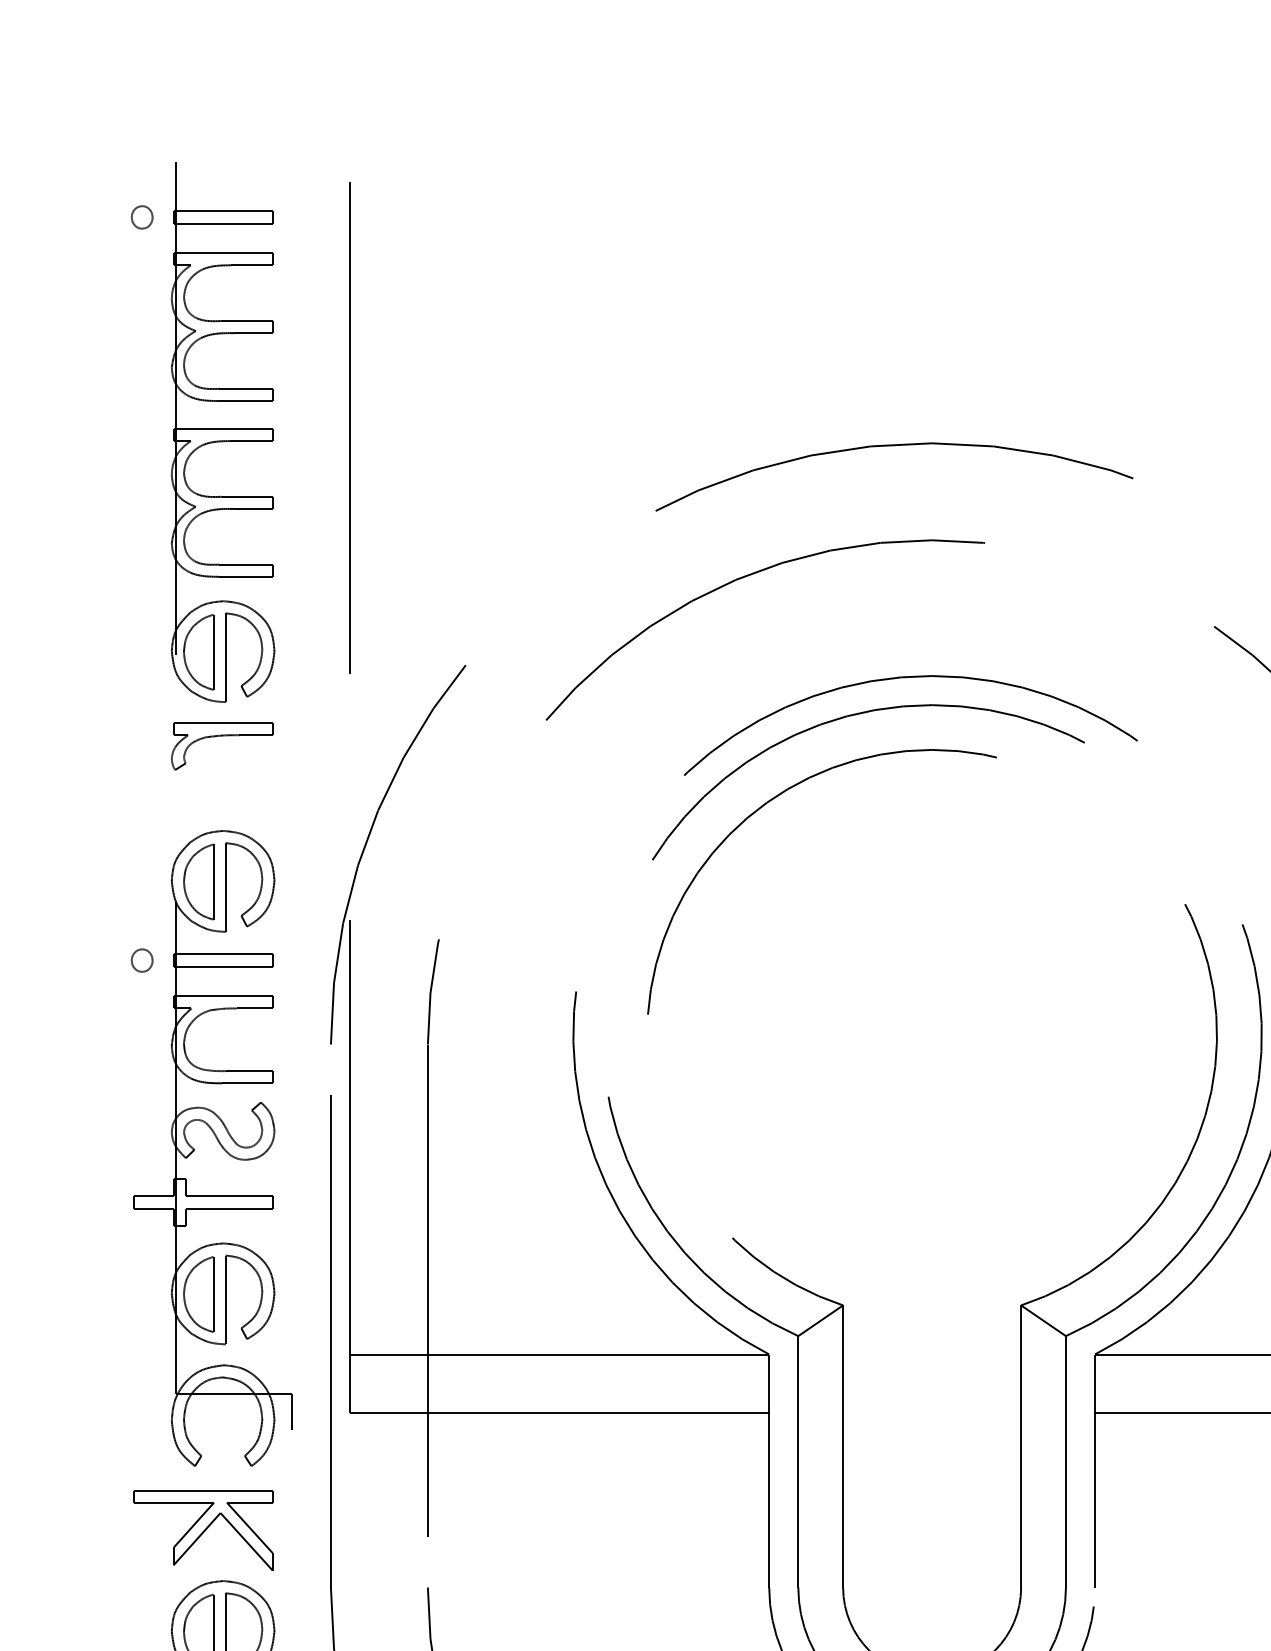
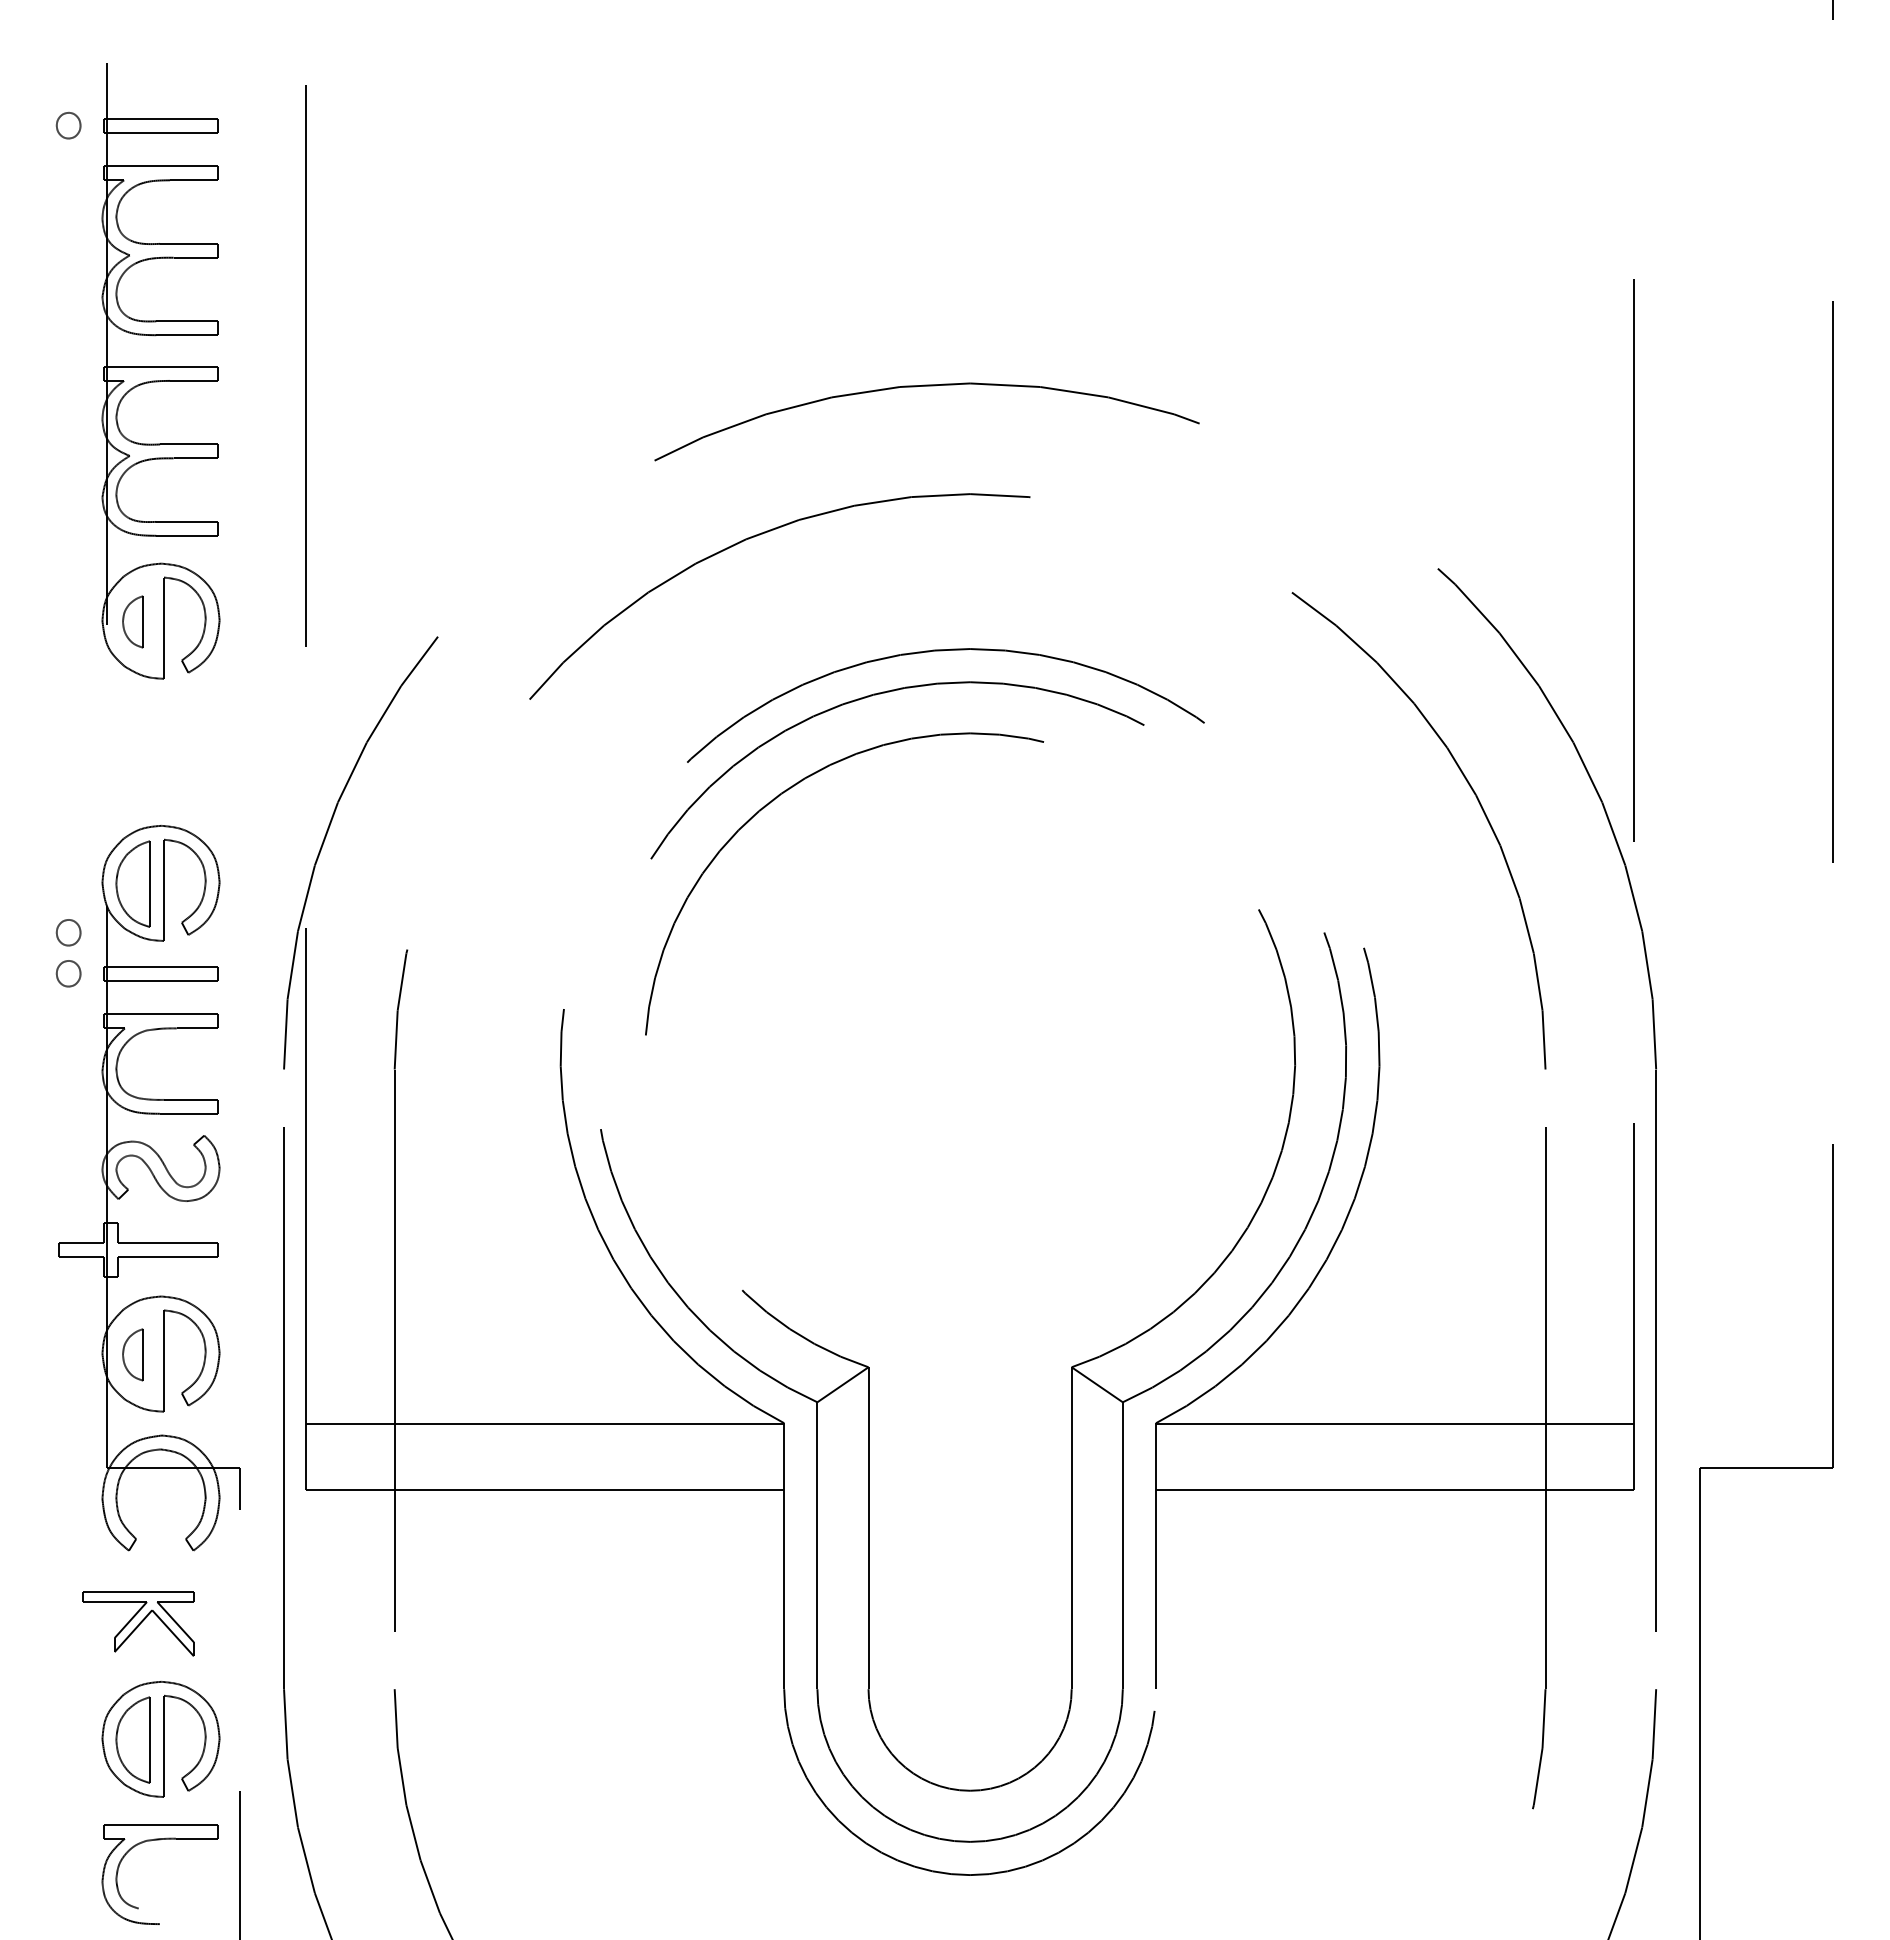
part: (198, 651) -> (132, 621), size x0.6
part: (220, 736) -> (157, 718), removed
part: (142, 924) -> (68, 932), added
part: (198, 1294) -> (132, 1354), size x0.6
part: (203, 1530) -> (138, 1624), size x0.7

